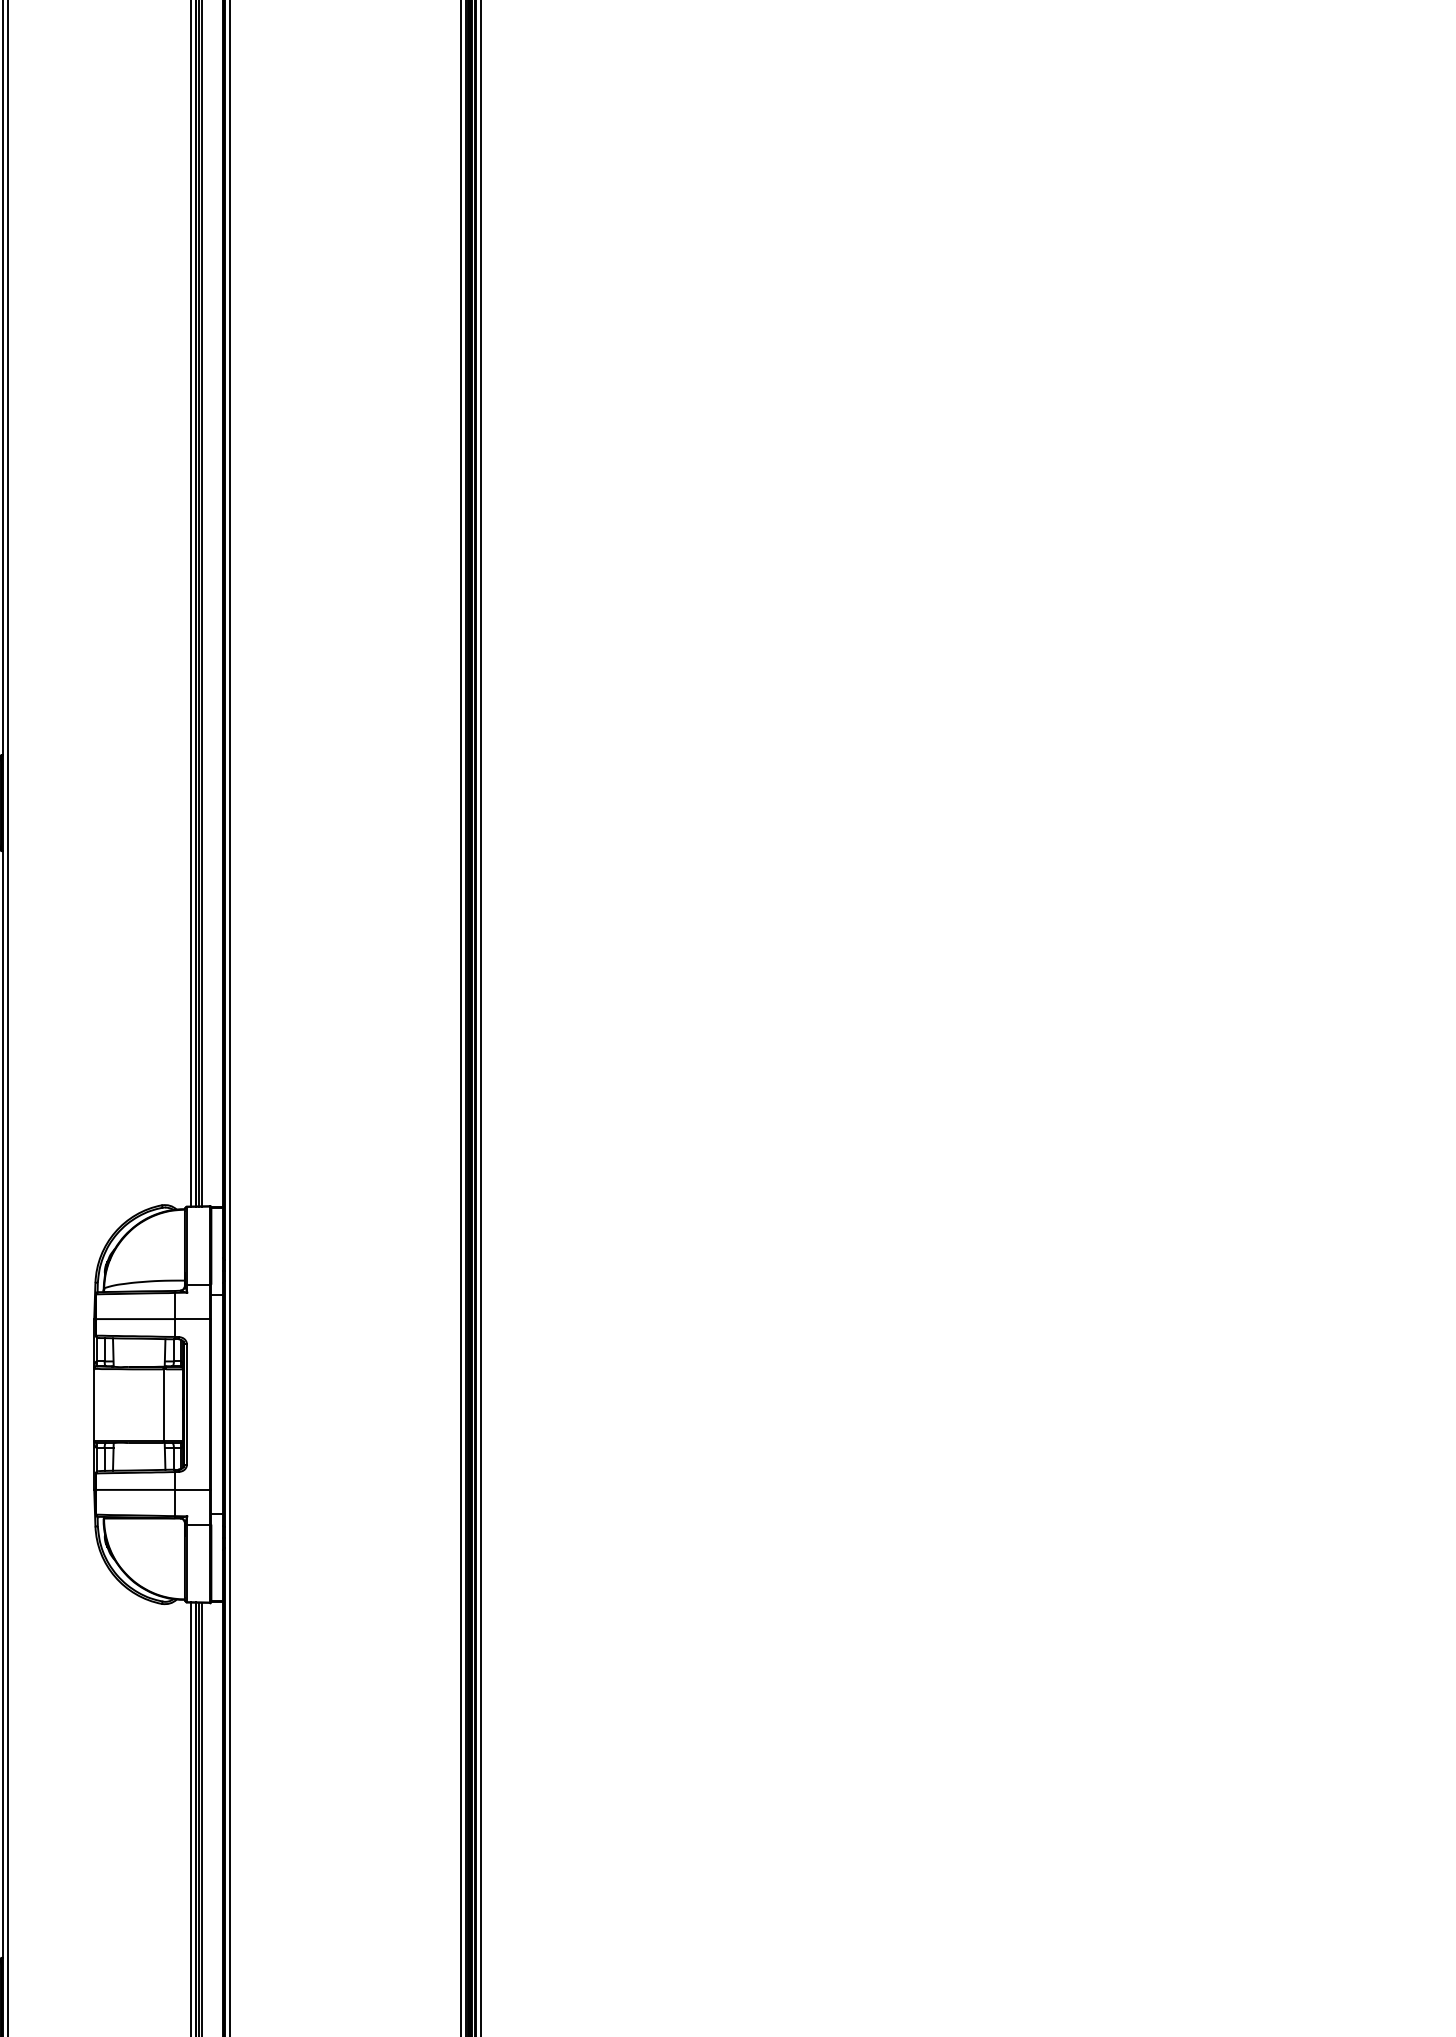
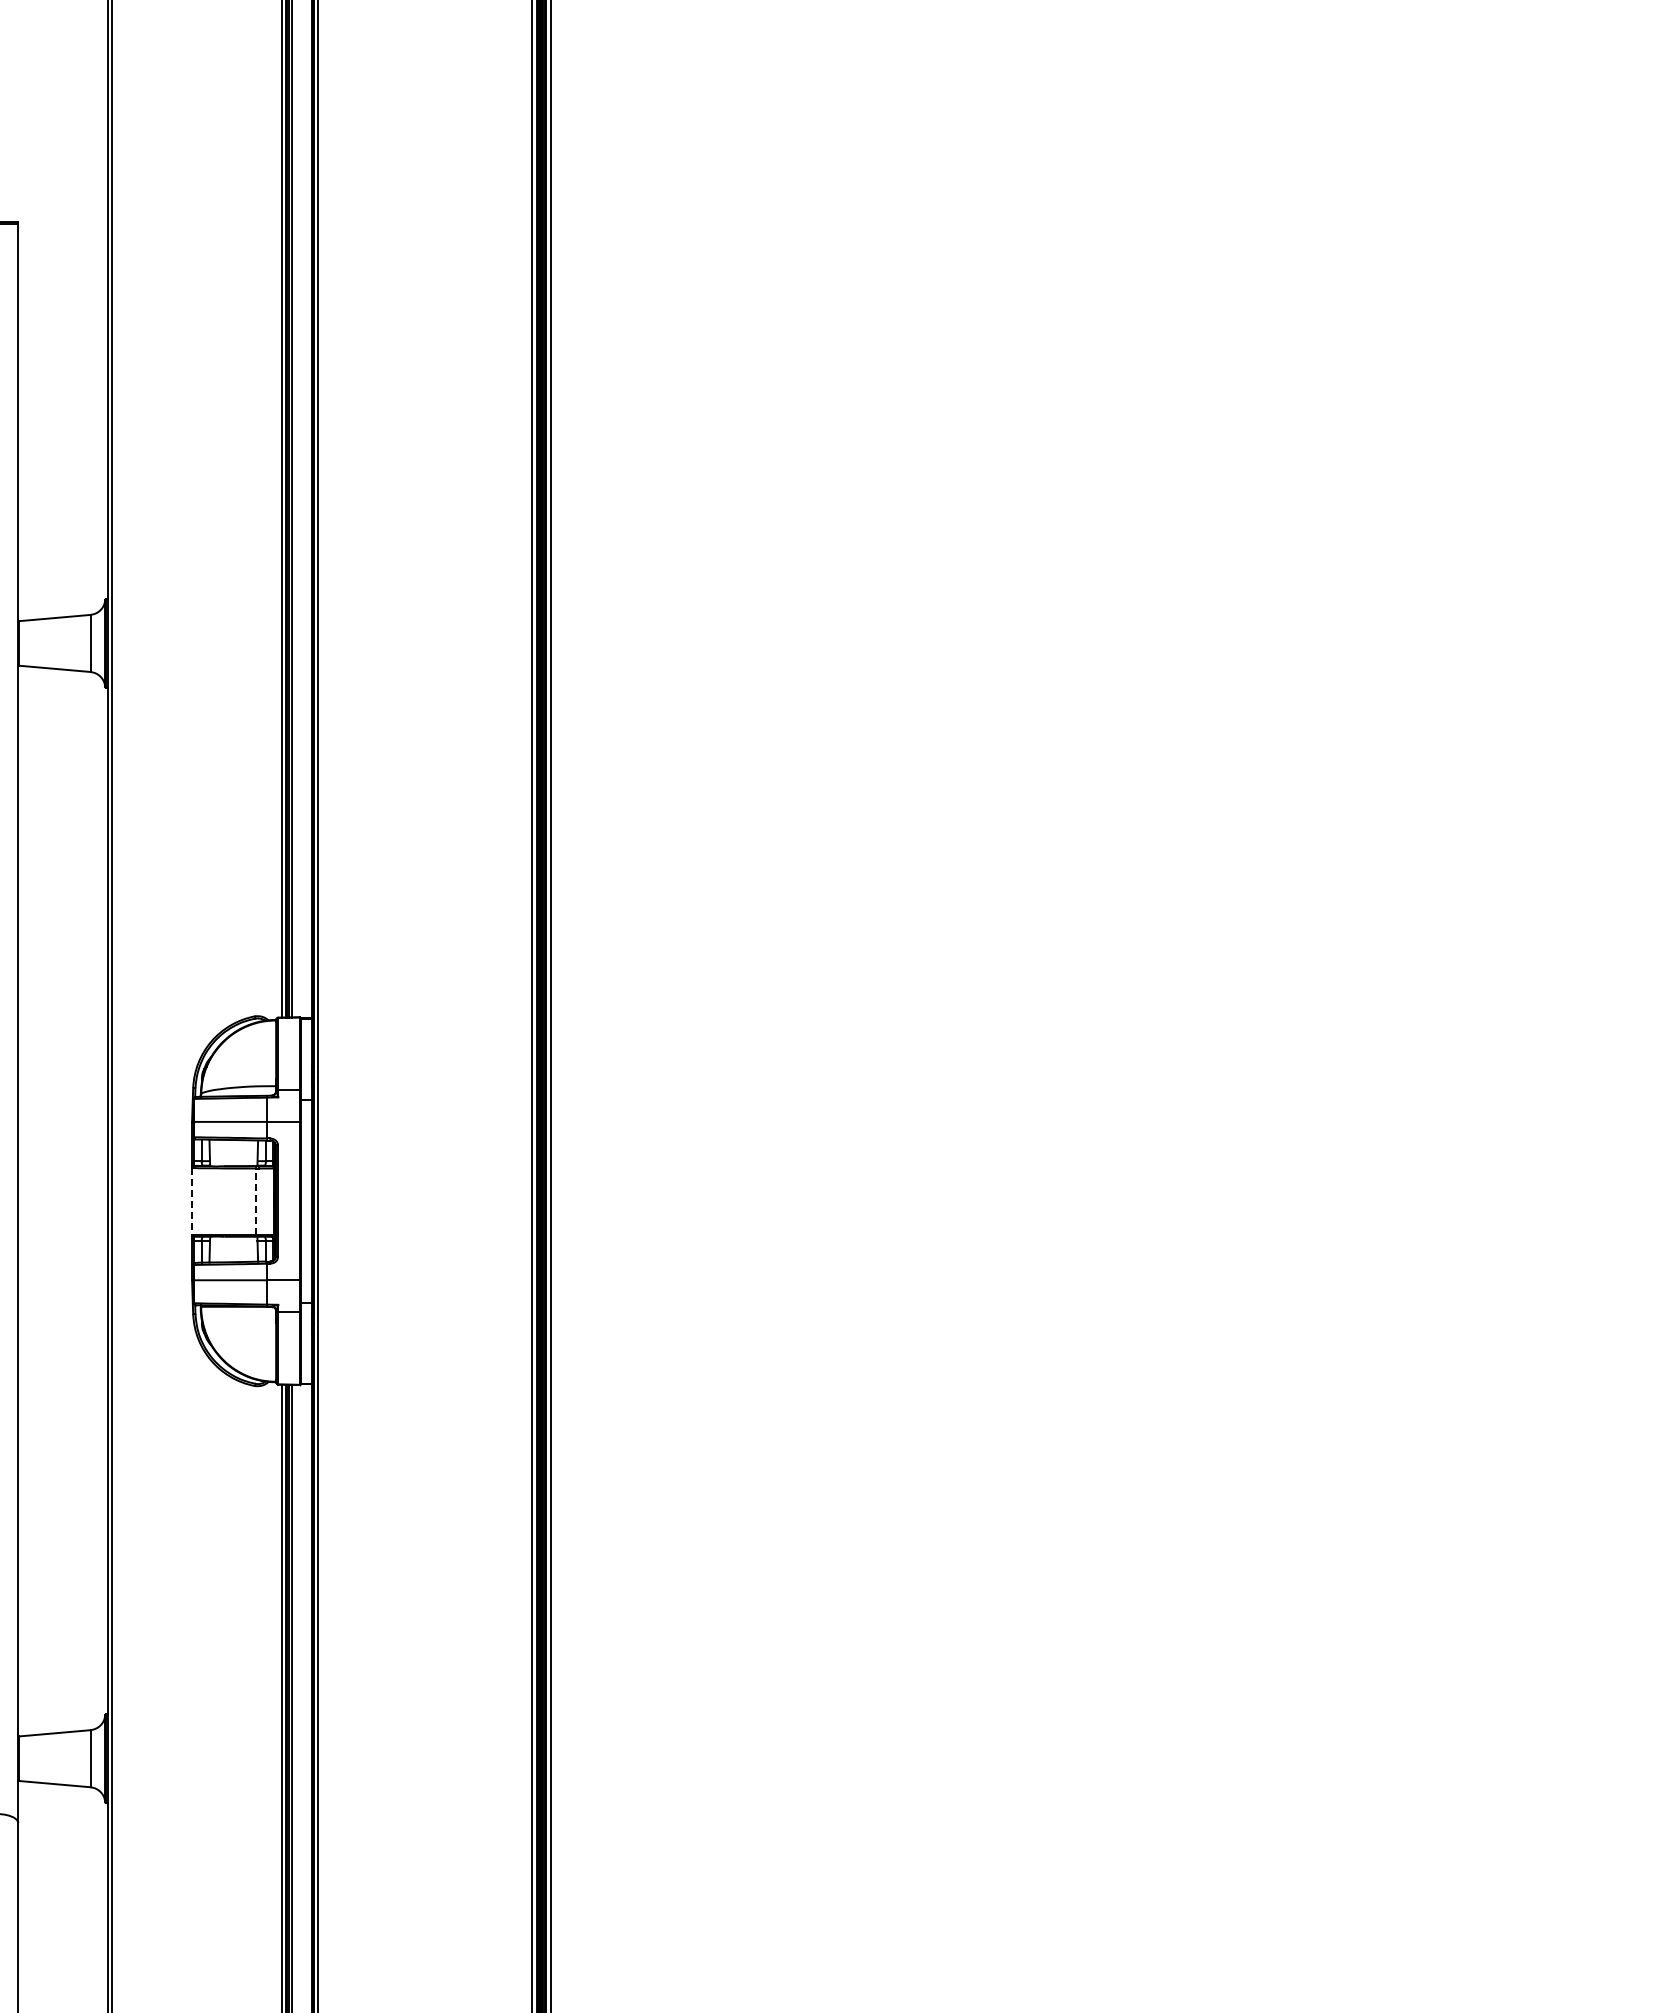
line: (94, 1404) -> (192, 1201), solid -> dashed
line: (163, 1404) -> (256, 1201), solid -> dashed

